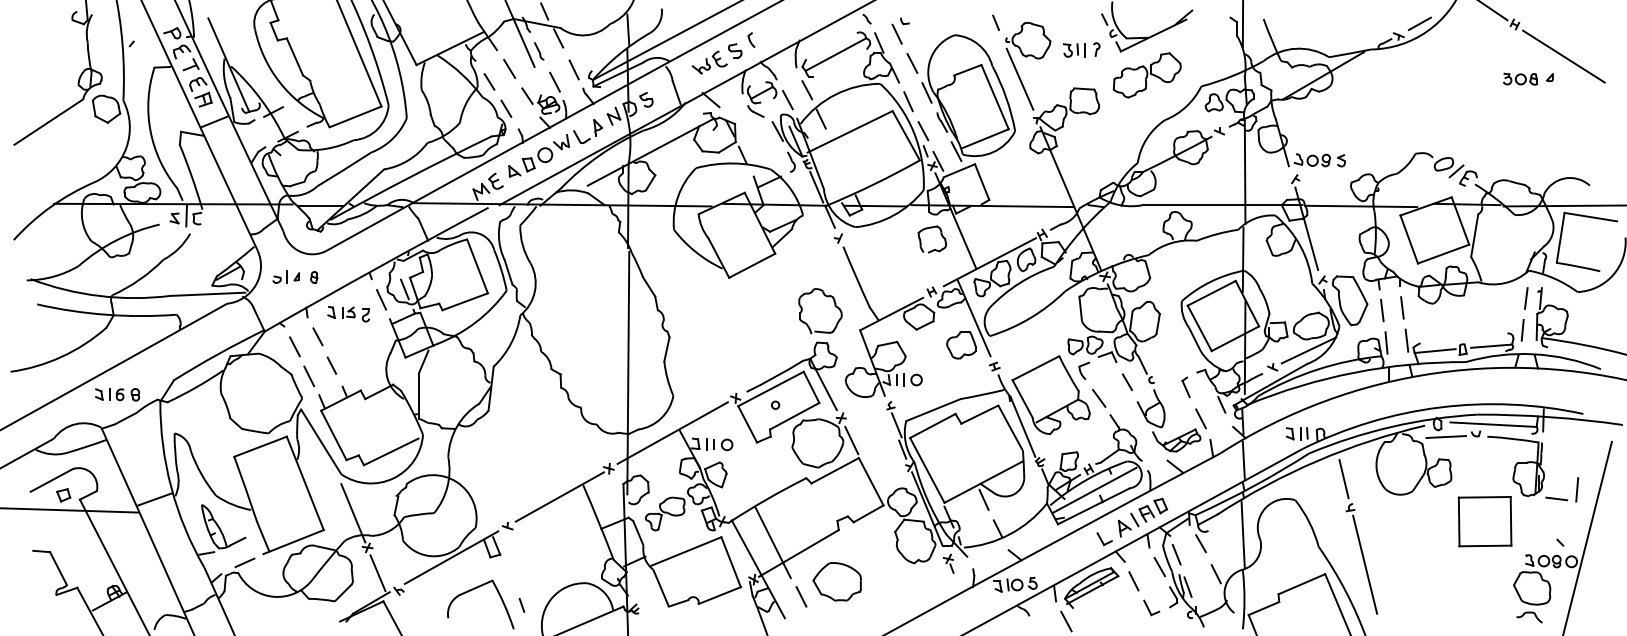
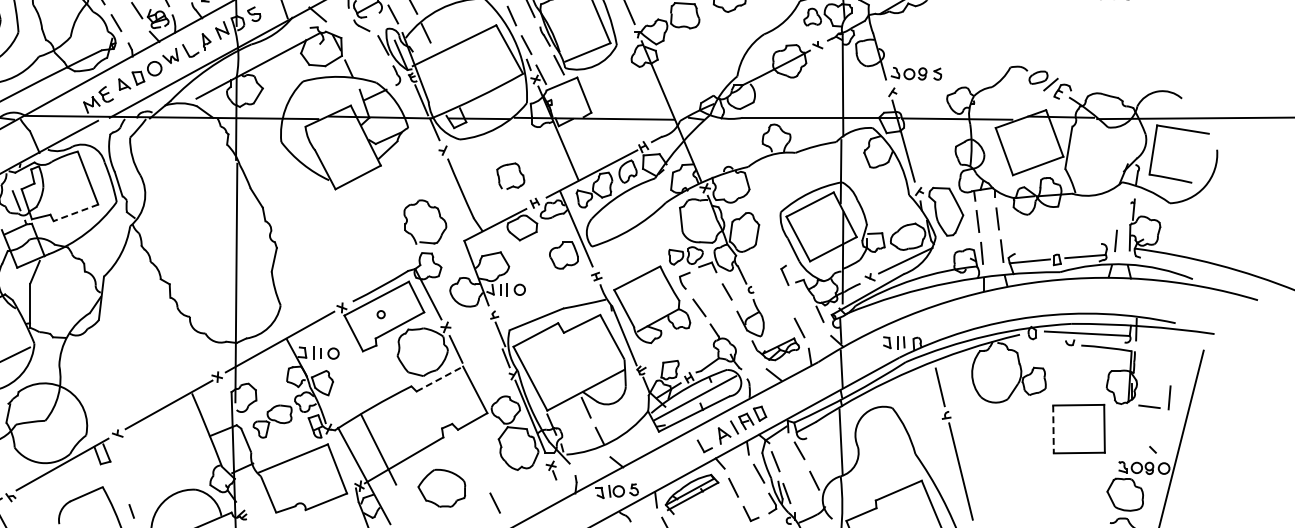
part: (935, 248) -> (513, 185), moved
line: (1526, 298) -> (1119, 209), removed
line: (464, 301) -> (75, 212), solid -> dashed
part: (1185, 387) -> (784, 275), moved
line: (1445, 436) -> (1040, 345), removed
line: (835, 470) -> (440, 378), solid -> dashed
line: (1459, 522) -> (1053, 429), solid -> dashed
line: (801, 596) -> (495, 502), moved

